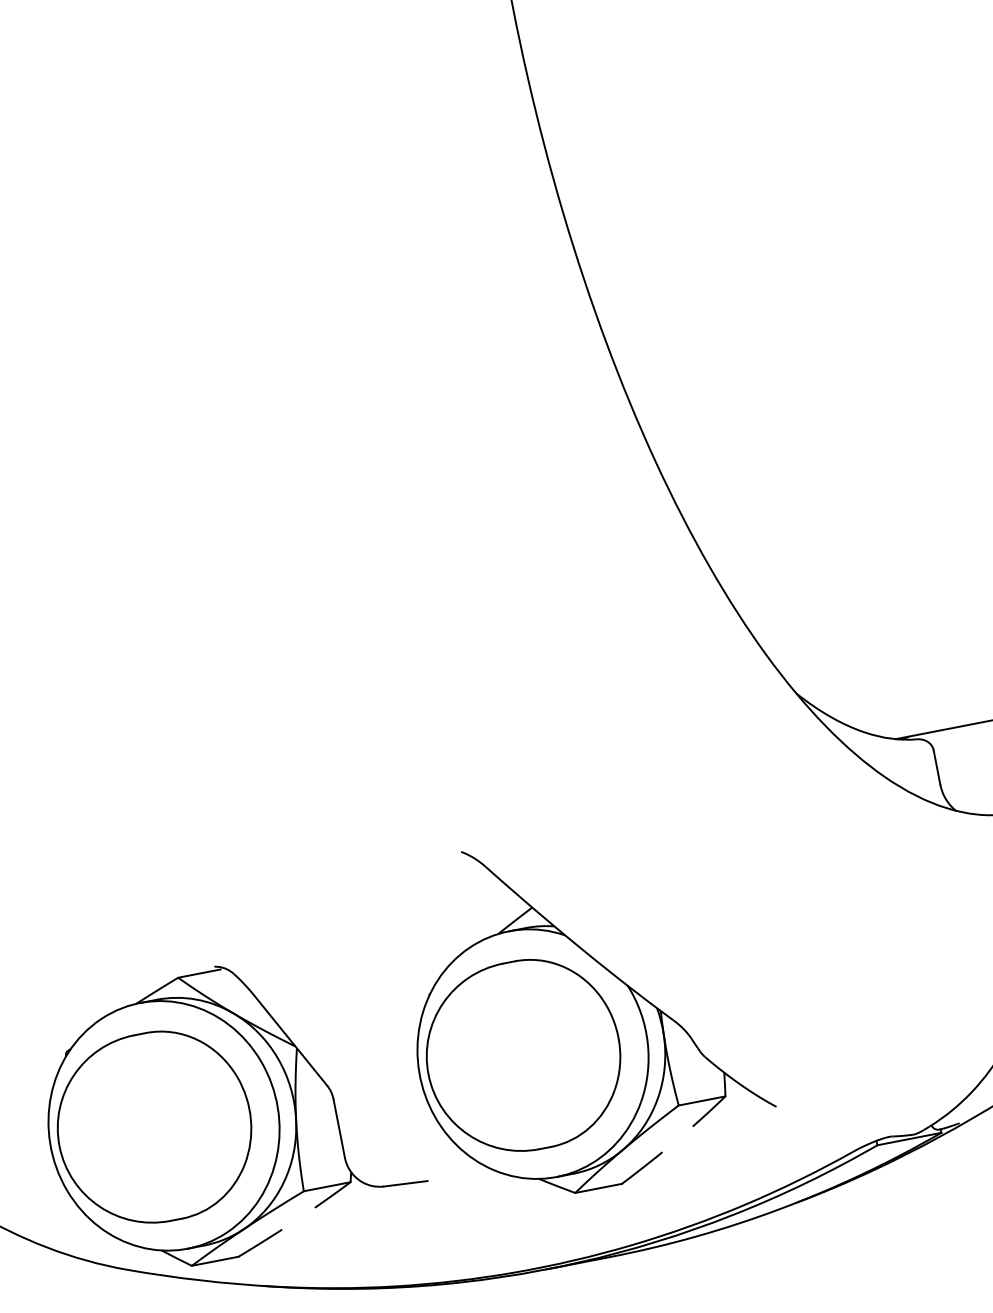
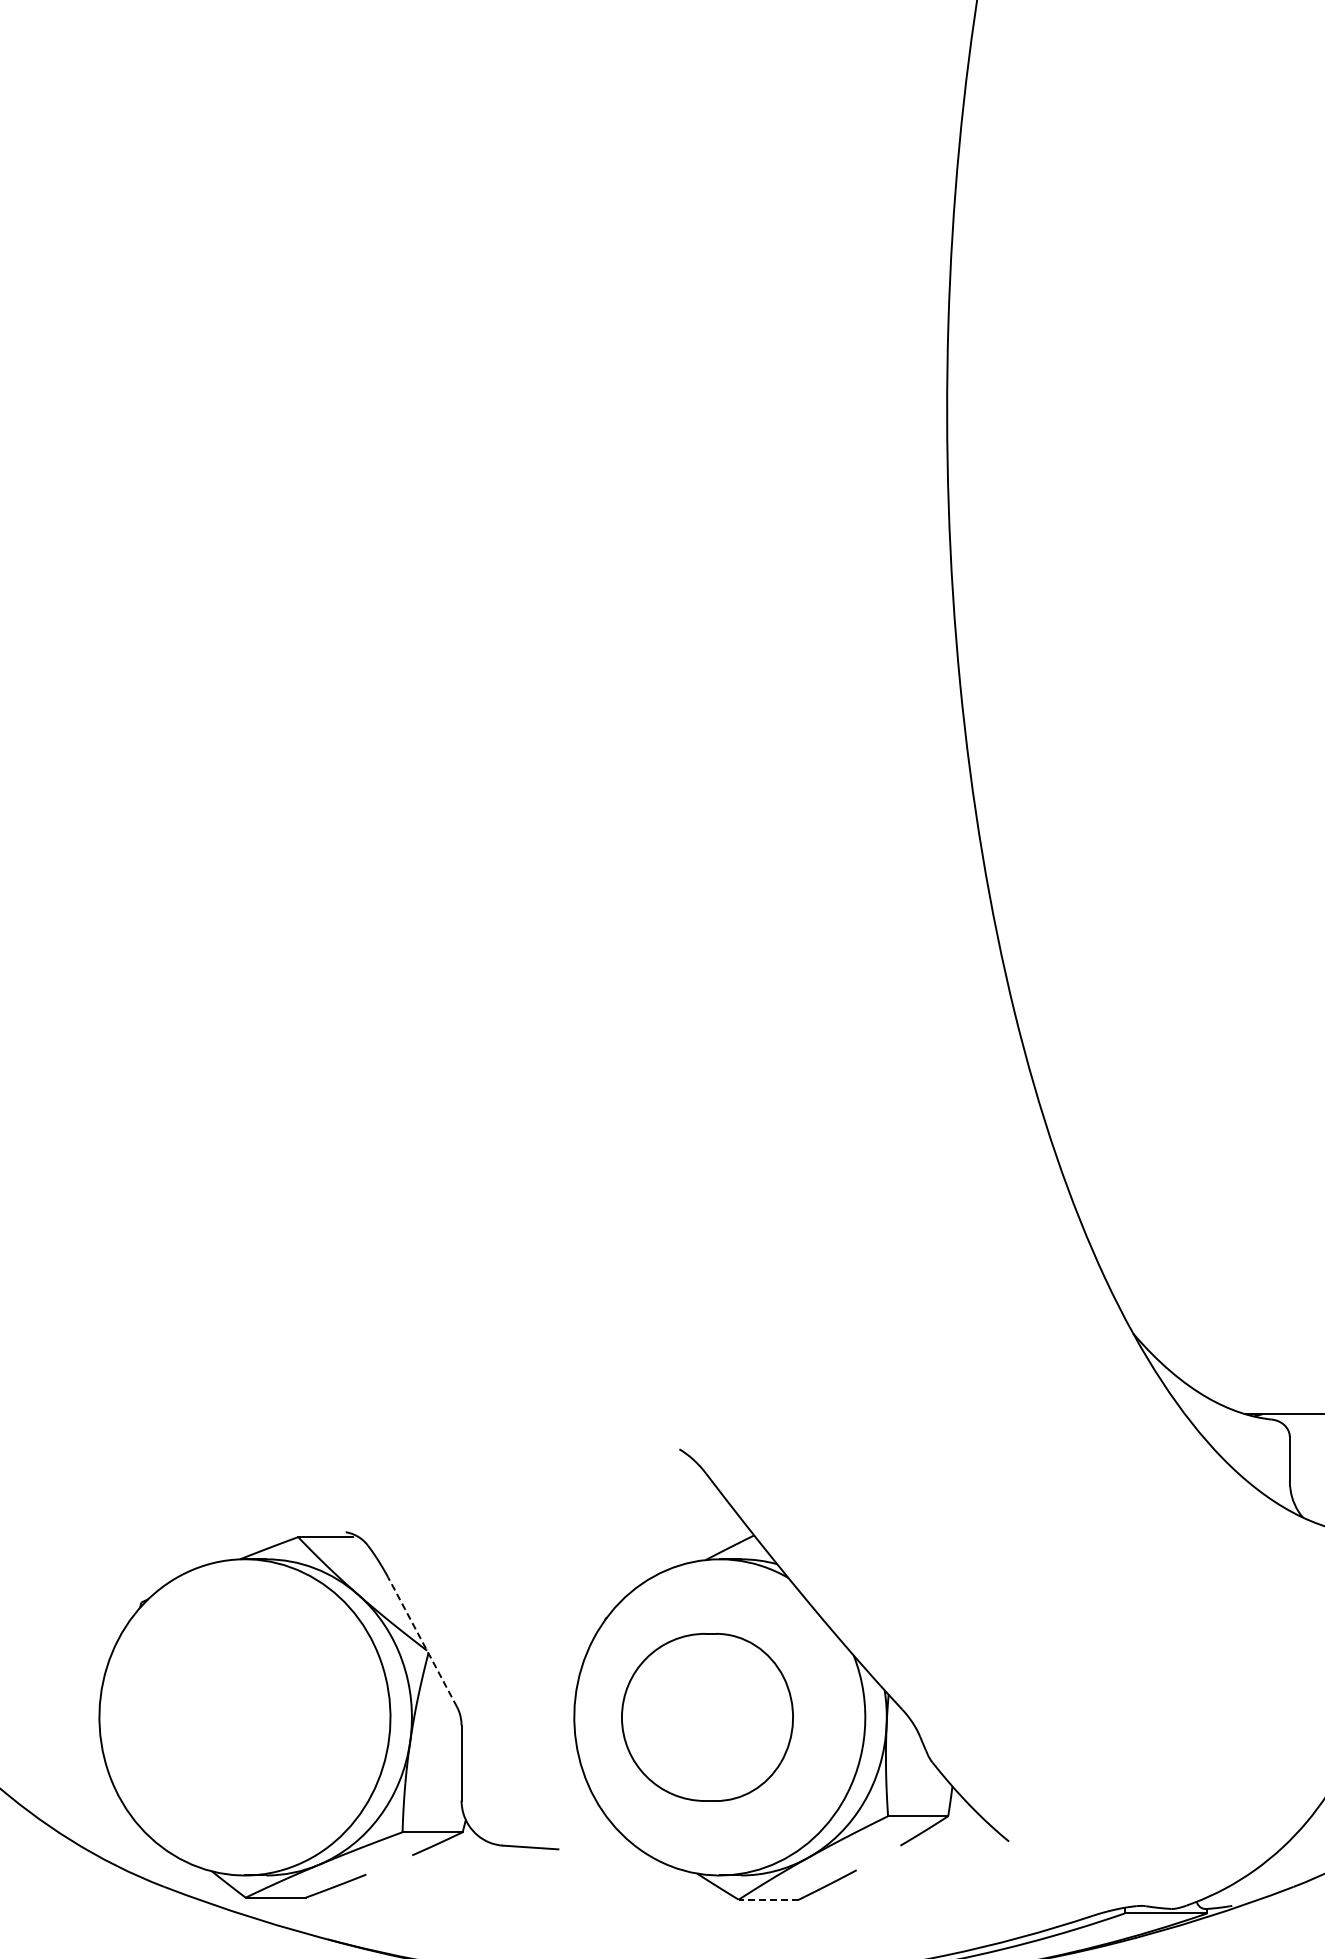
line: (290, 1040) -> (422, 1641), solid -> dashed
part: (523, 1056) -> (707, 1717), size x0.7
part: (154, 1127) -> (232, 1717), removed
line: (598, 1188) -> (768, 1899), solid -> dashed

